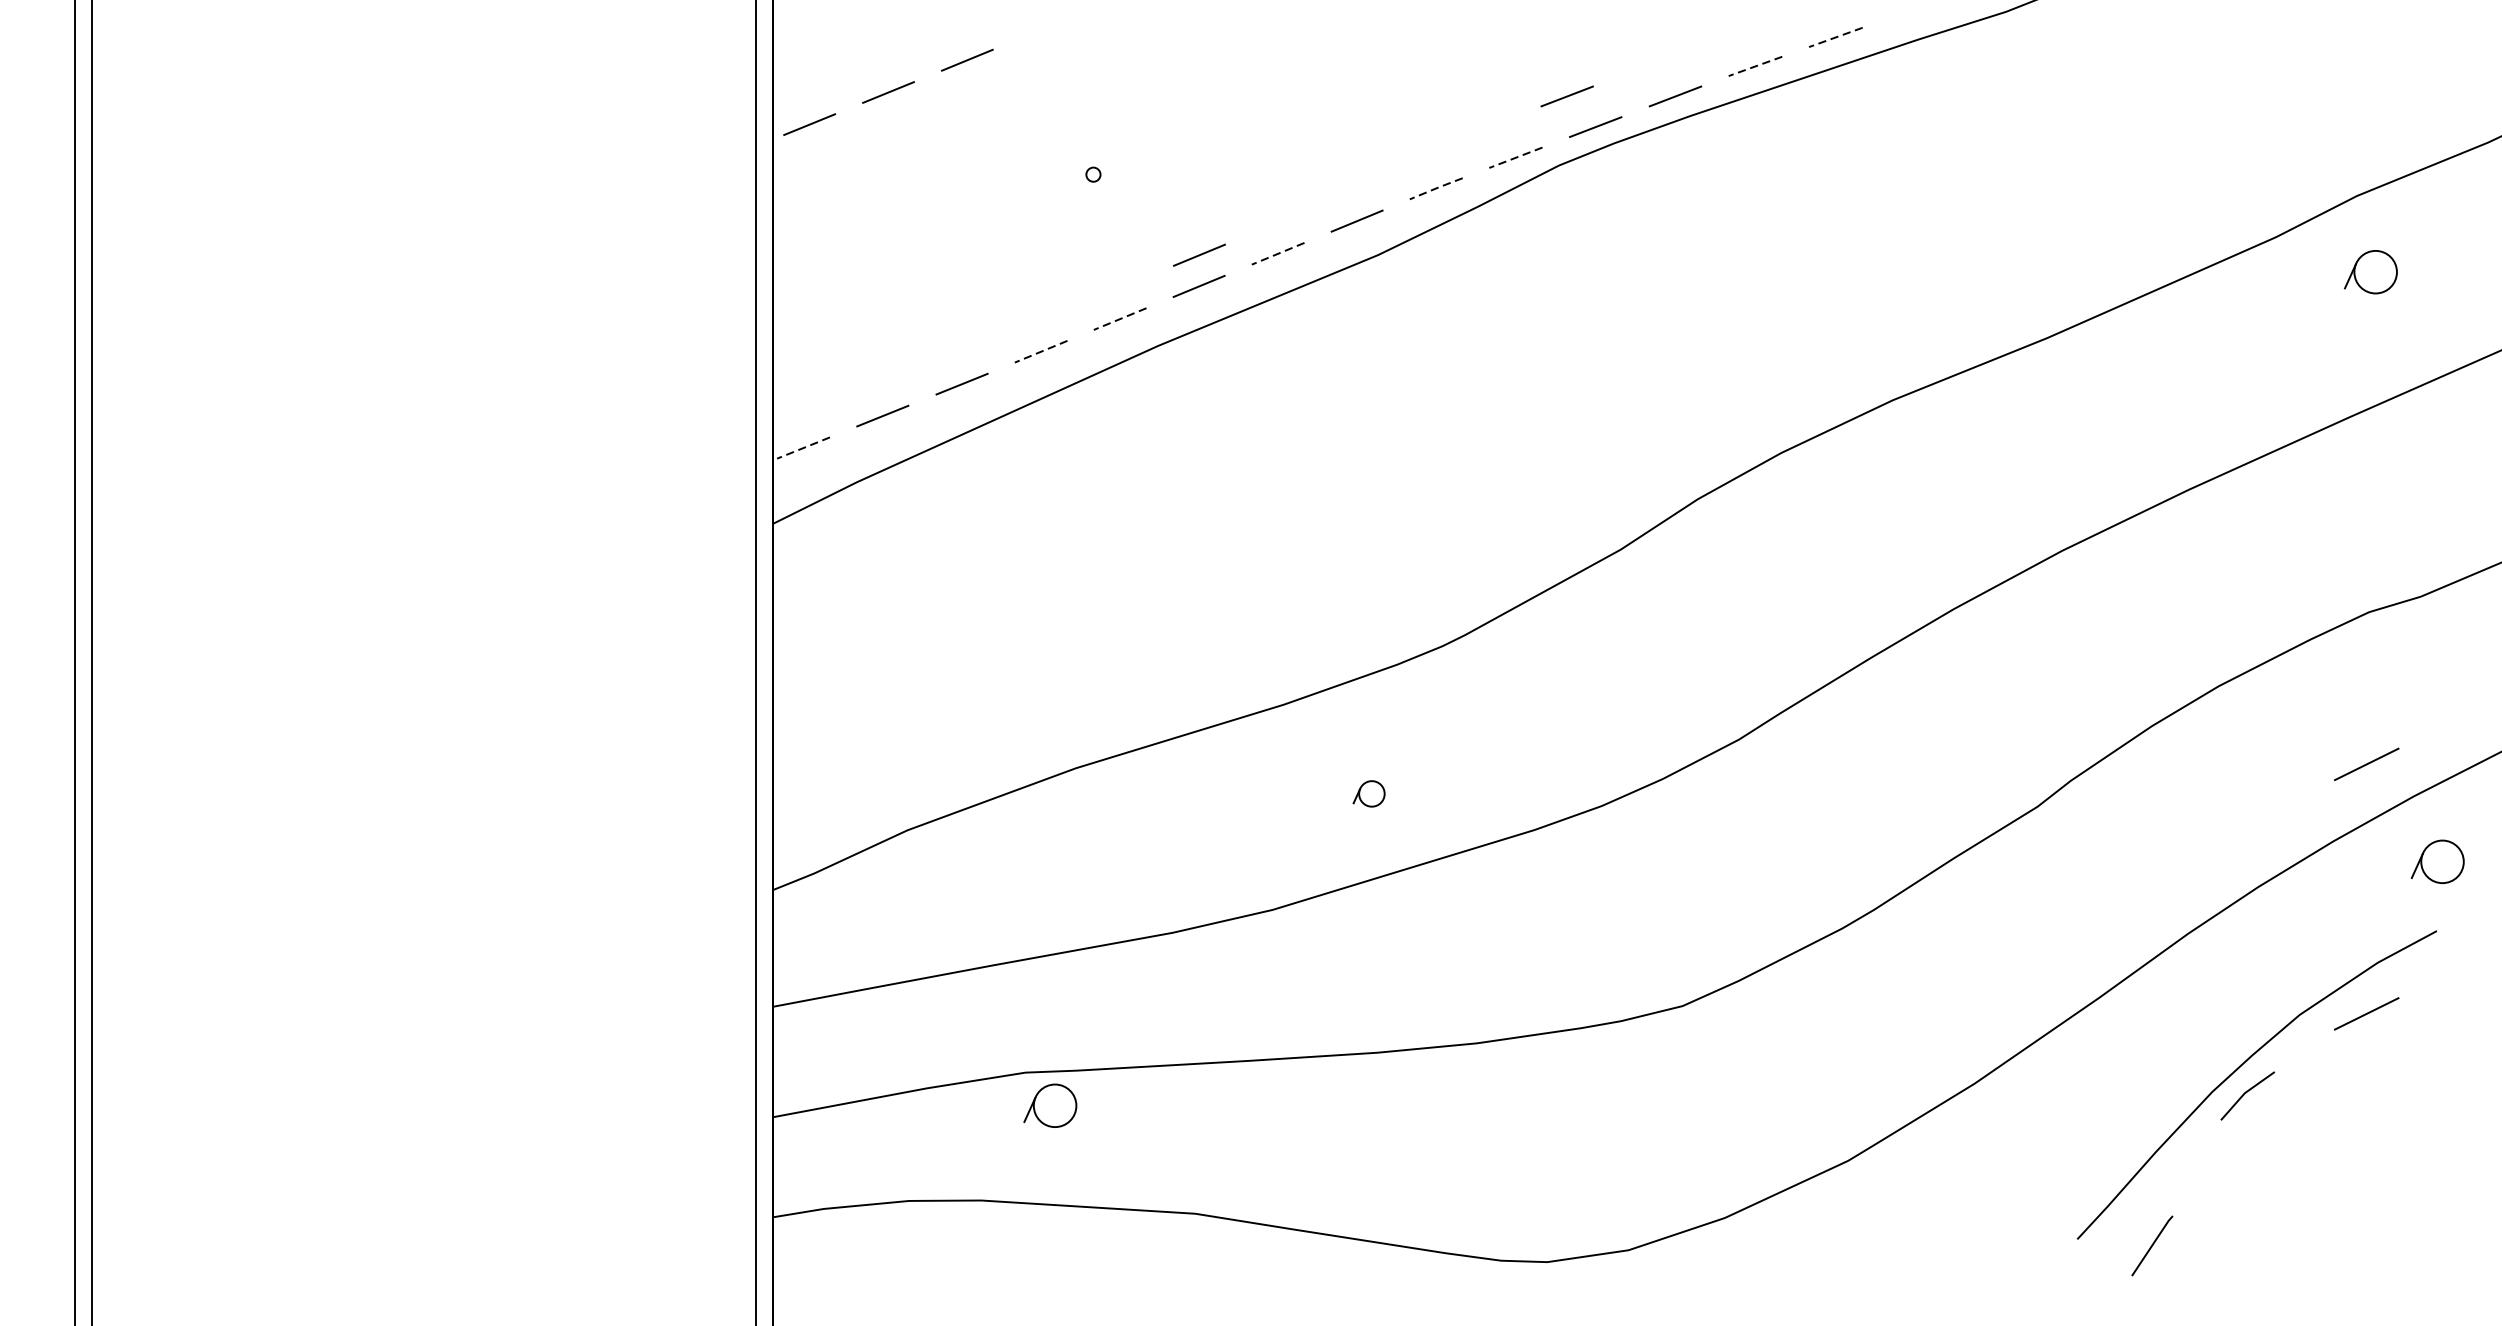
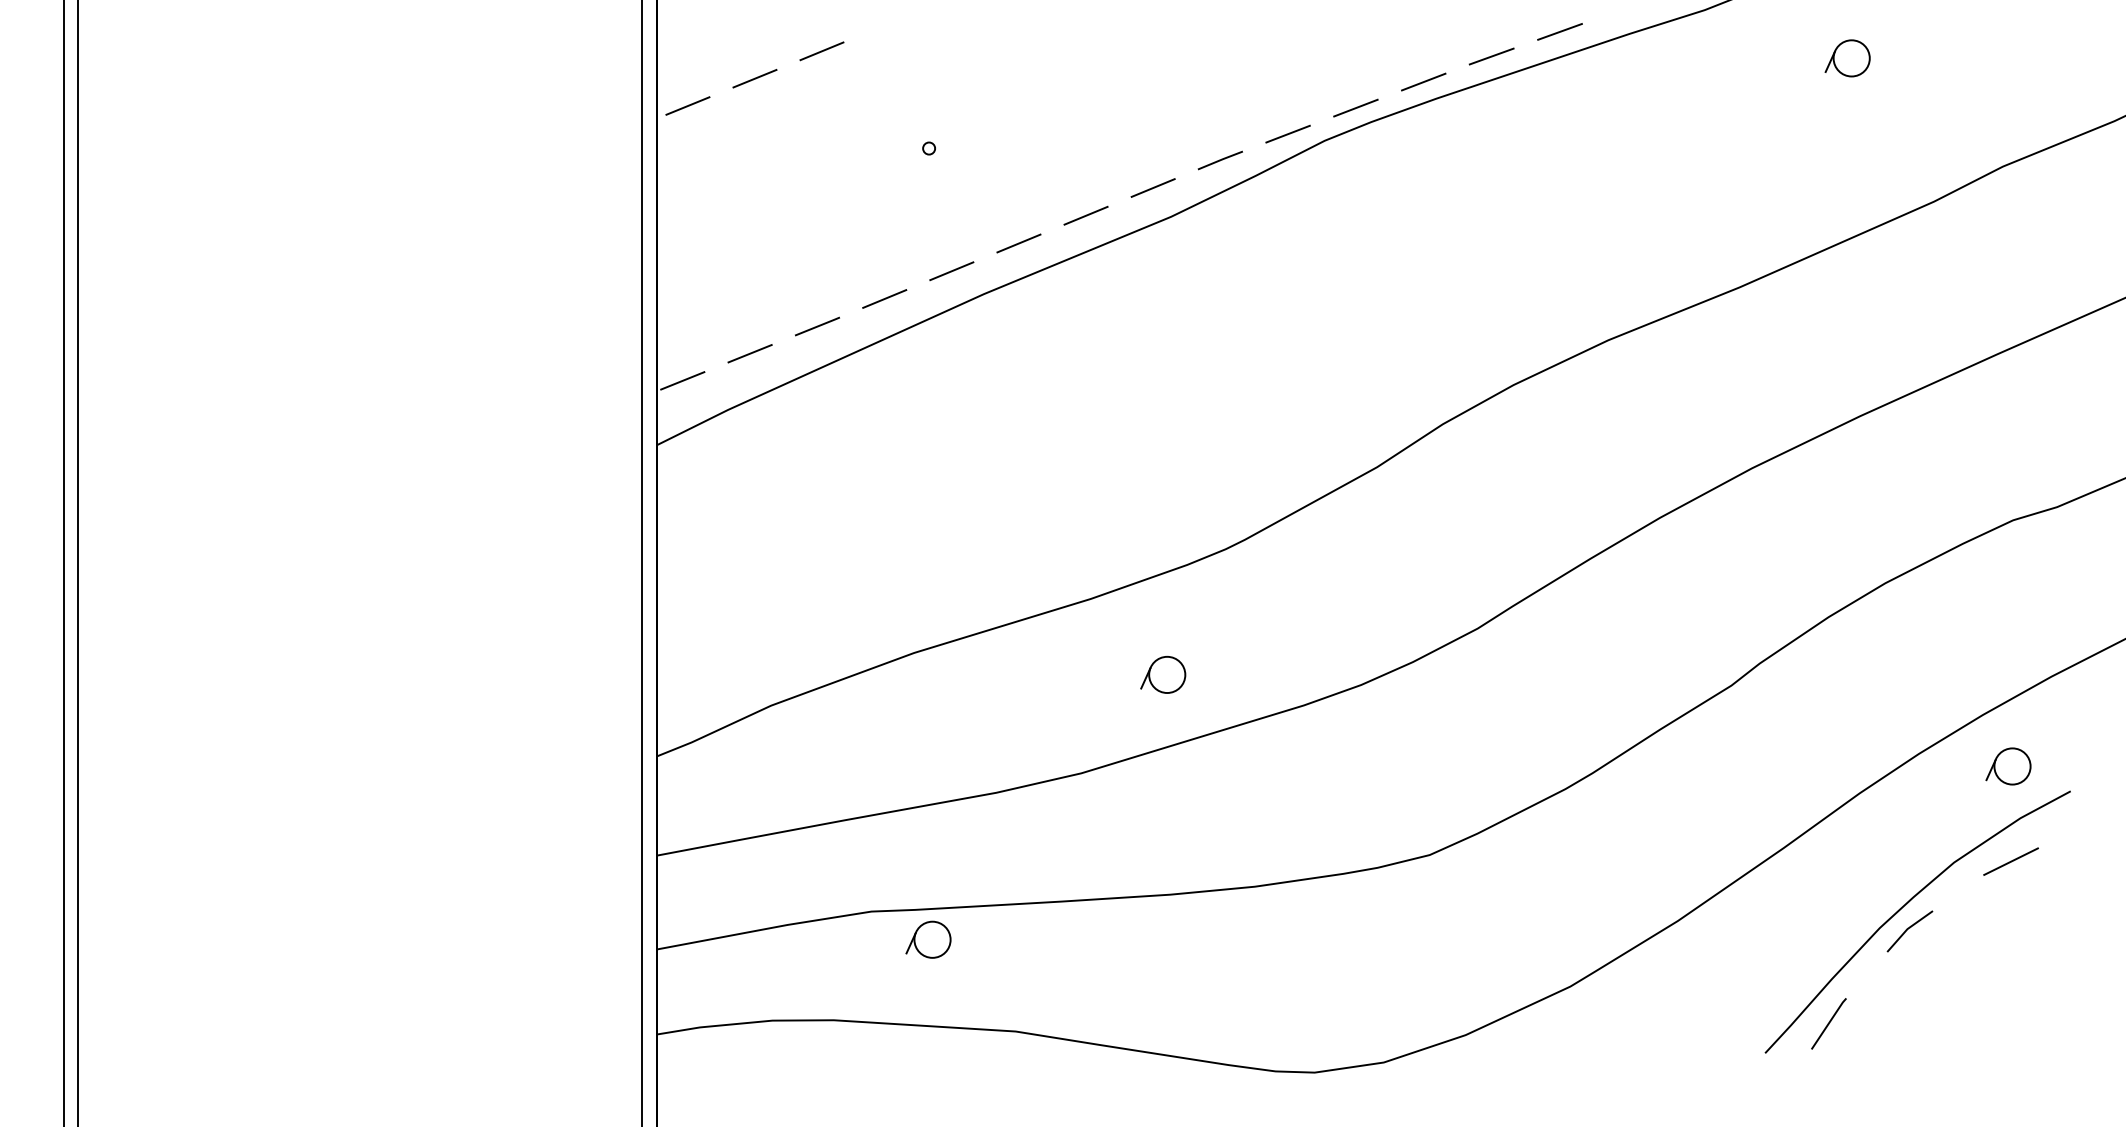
line: (1836, 36) -> (1560, 31), dashed -> solid
line: (1755, 66) -> (1491, 56), dashed -> solid
line: (1566, 95) -> (1331, 81), removed
line: (1515, 158) -> (1287, 134), dashed -> solid
line: (1436, 188) -> (1220, 160), dashed -> solid
line: (1277, 253) -> (1085, 215), dashed -> solid
line: (1198, 254) -> (1018, 216), removed
part: (2370, 272) -> (1847, 58), moved
line: (1119, 319) -> (951, 271), dashed -> solid
line: (1040, 352) -> (884, 299), dashed -> solid
line: (803, 448) -> (682, 381), dashed -> solid
line: (2366, 764) -> (2010, 649), removed
part: (1369, 793) -> (1163, 674), size x1.67
part: (2437, 861) -> (2008, 766), moved
part: (1050, 1105) -> (928, 939), moved
line: (2151, 1245) -> (1828, 1023), moved

